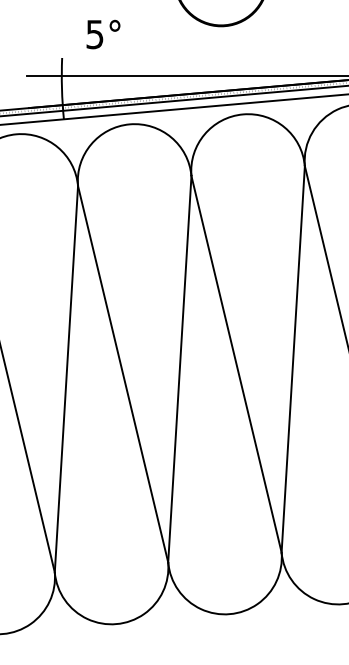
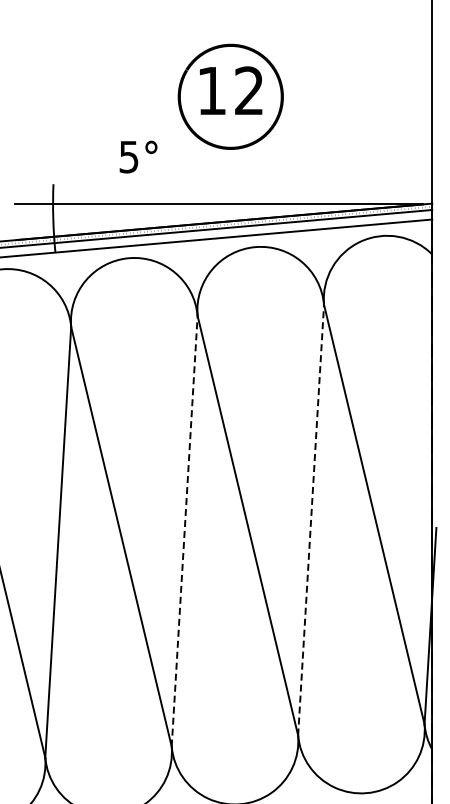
text: (103, 34) -> (138, 156), moved
line: (293, 359) -> (311, 520), solid -> dashed
line: (179, 369) -> (184, 531), solid -> dashed

